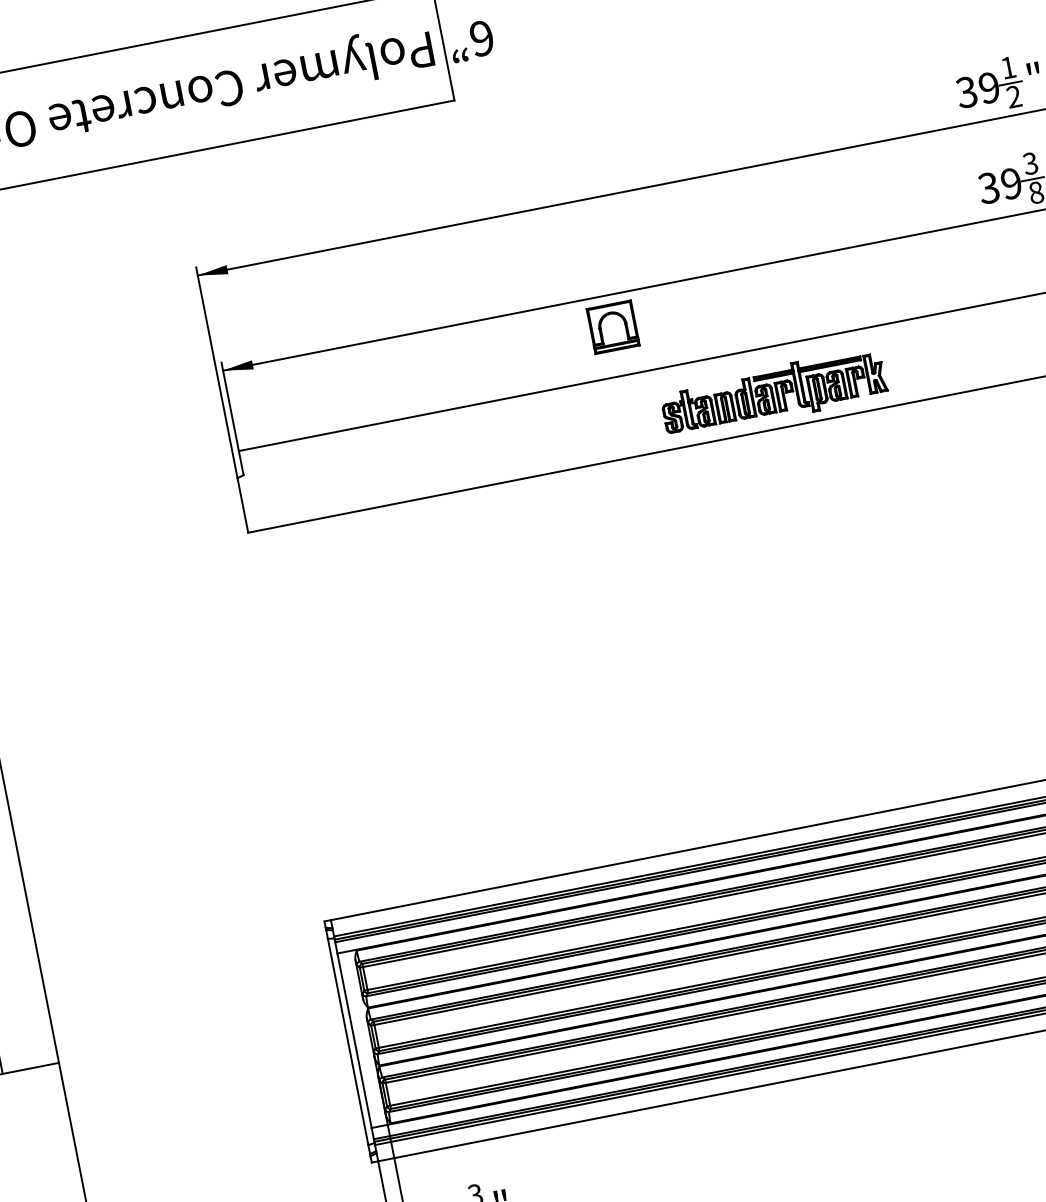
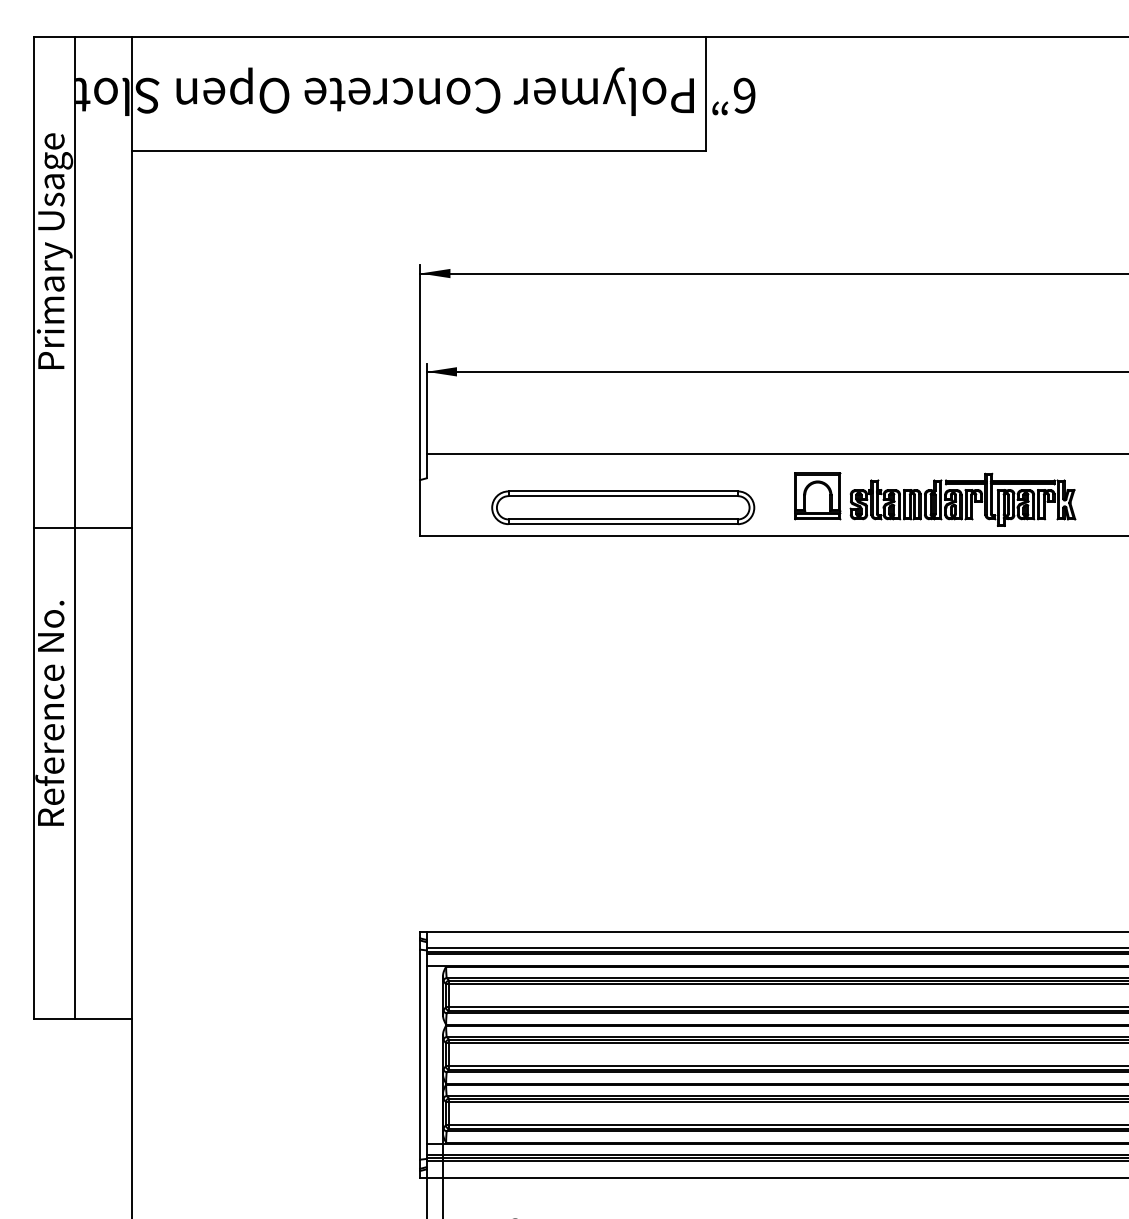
part: (612, 327) -> (817, 496), moved
part: (442, 465) -> (623, 507), added

